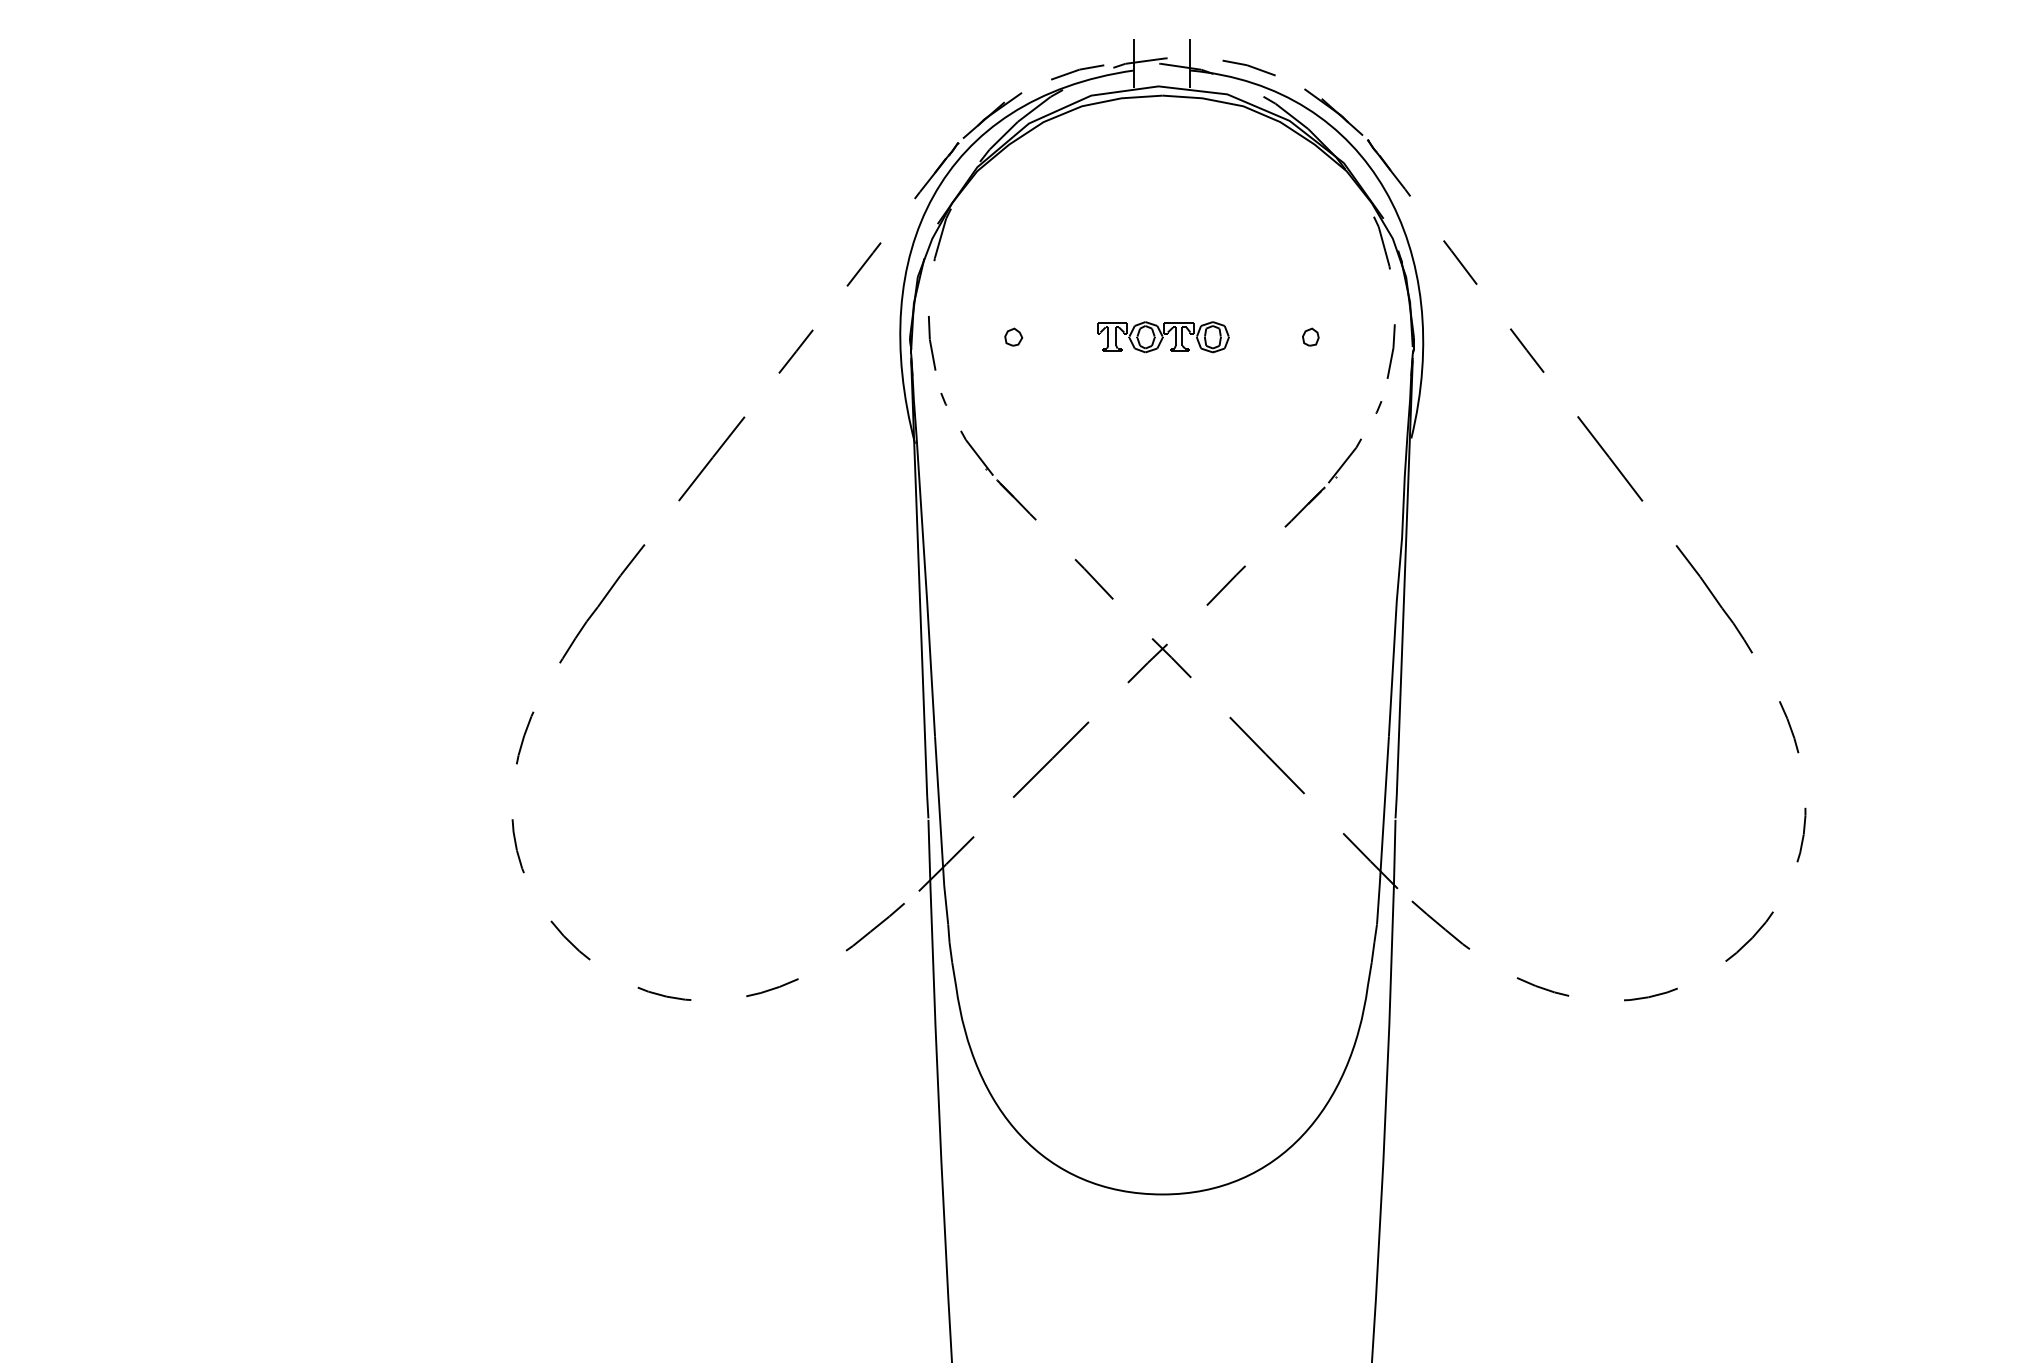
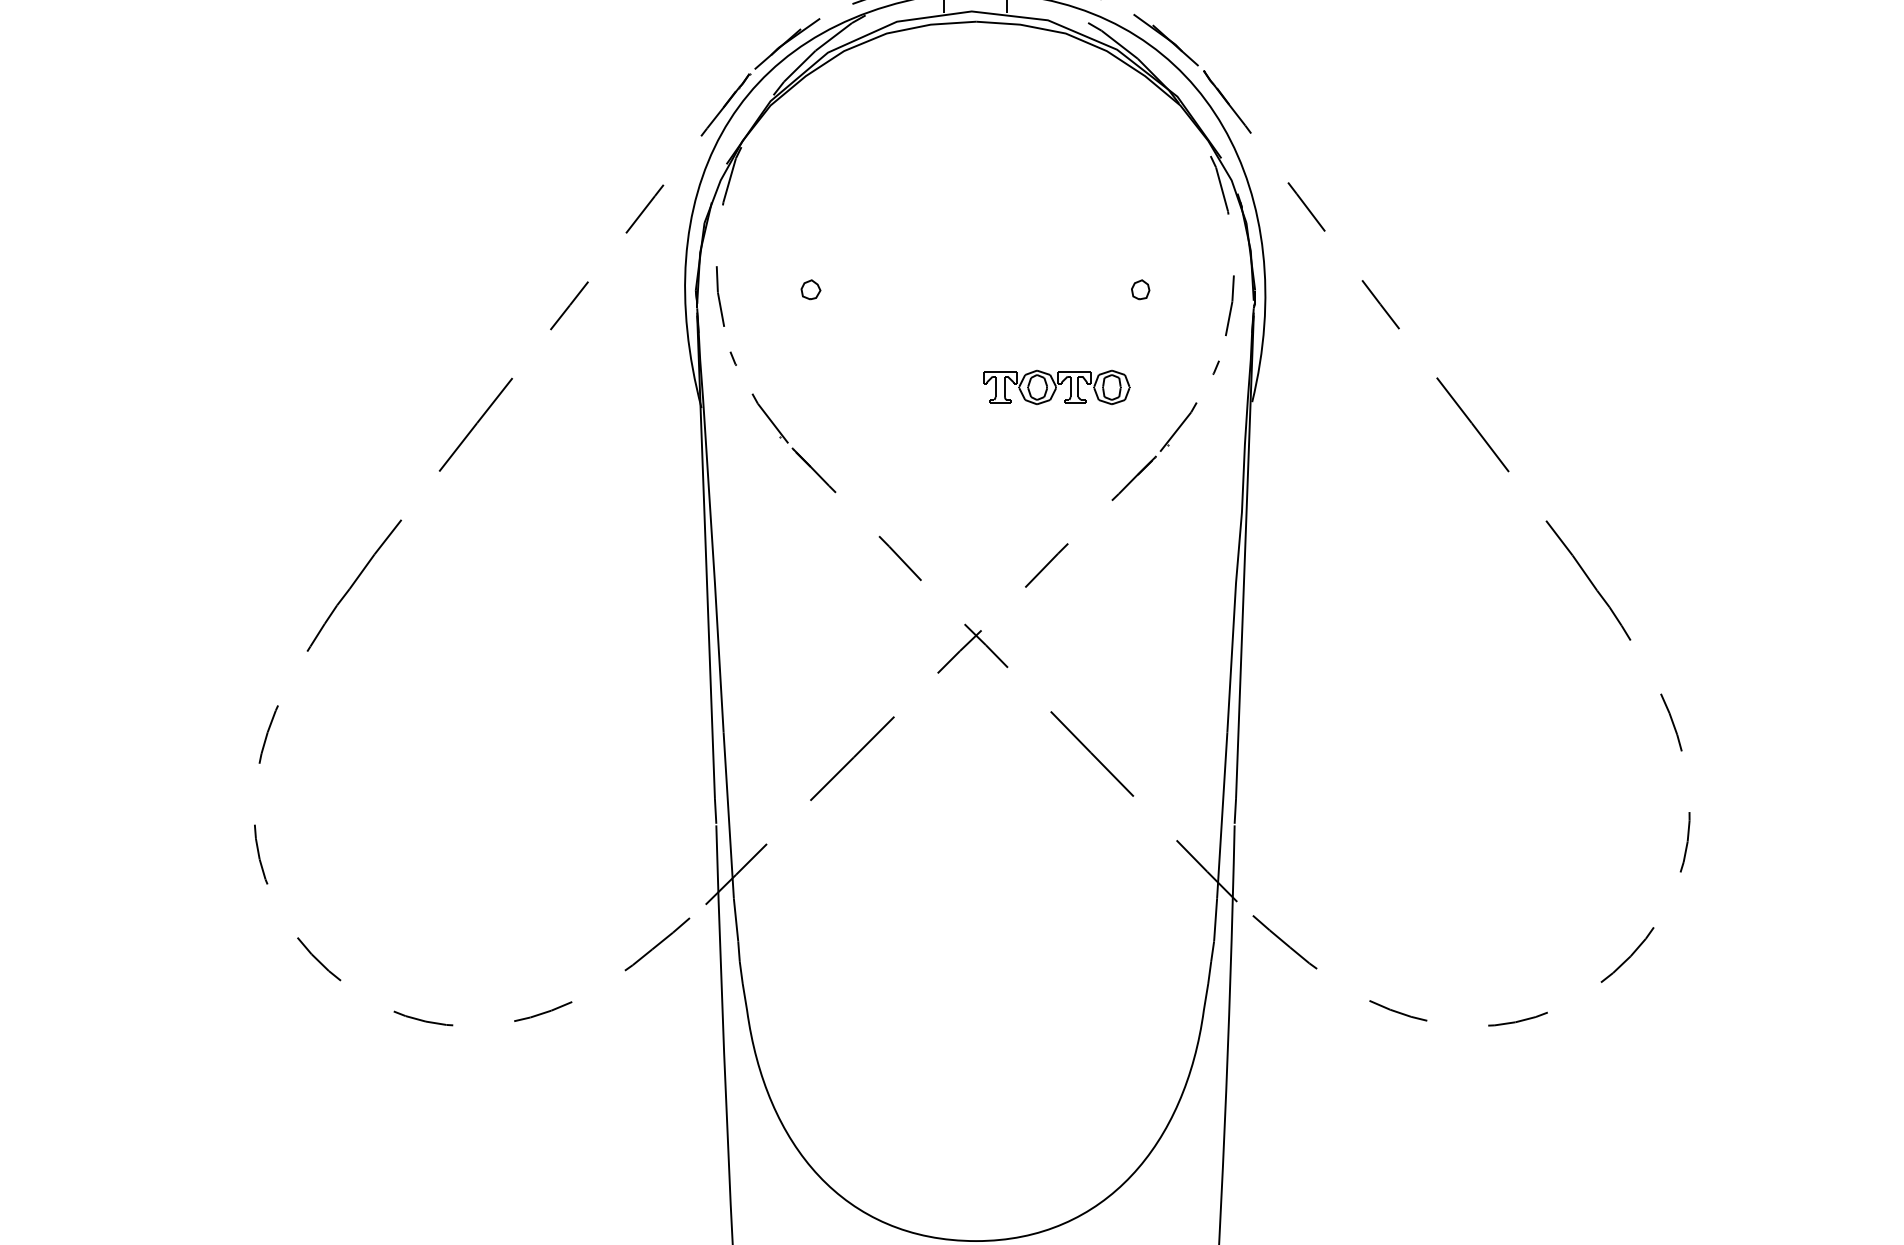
part: (1163, 337) -> (1057, 387), moved

